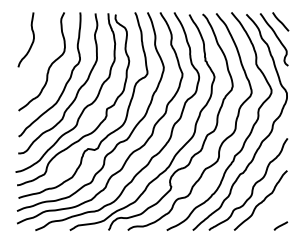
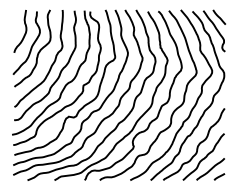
curve: (40, 58) -> (31, 45), added
curve: (269, 216) -> (210, 169), added

